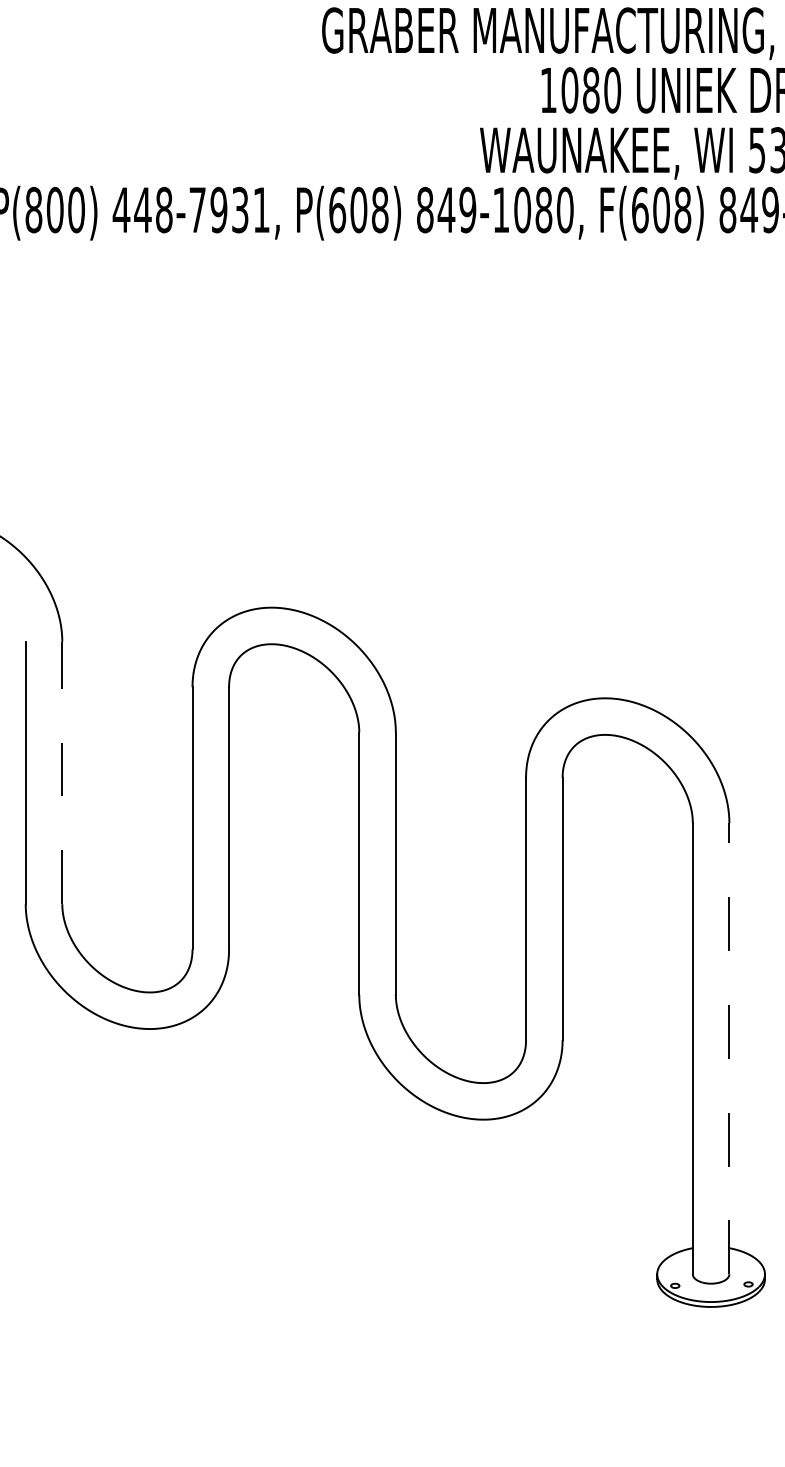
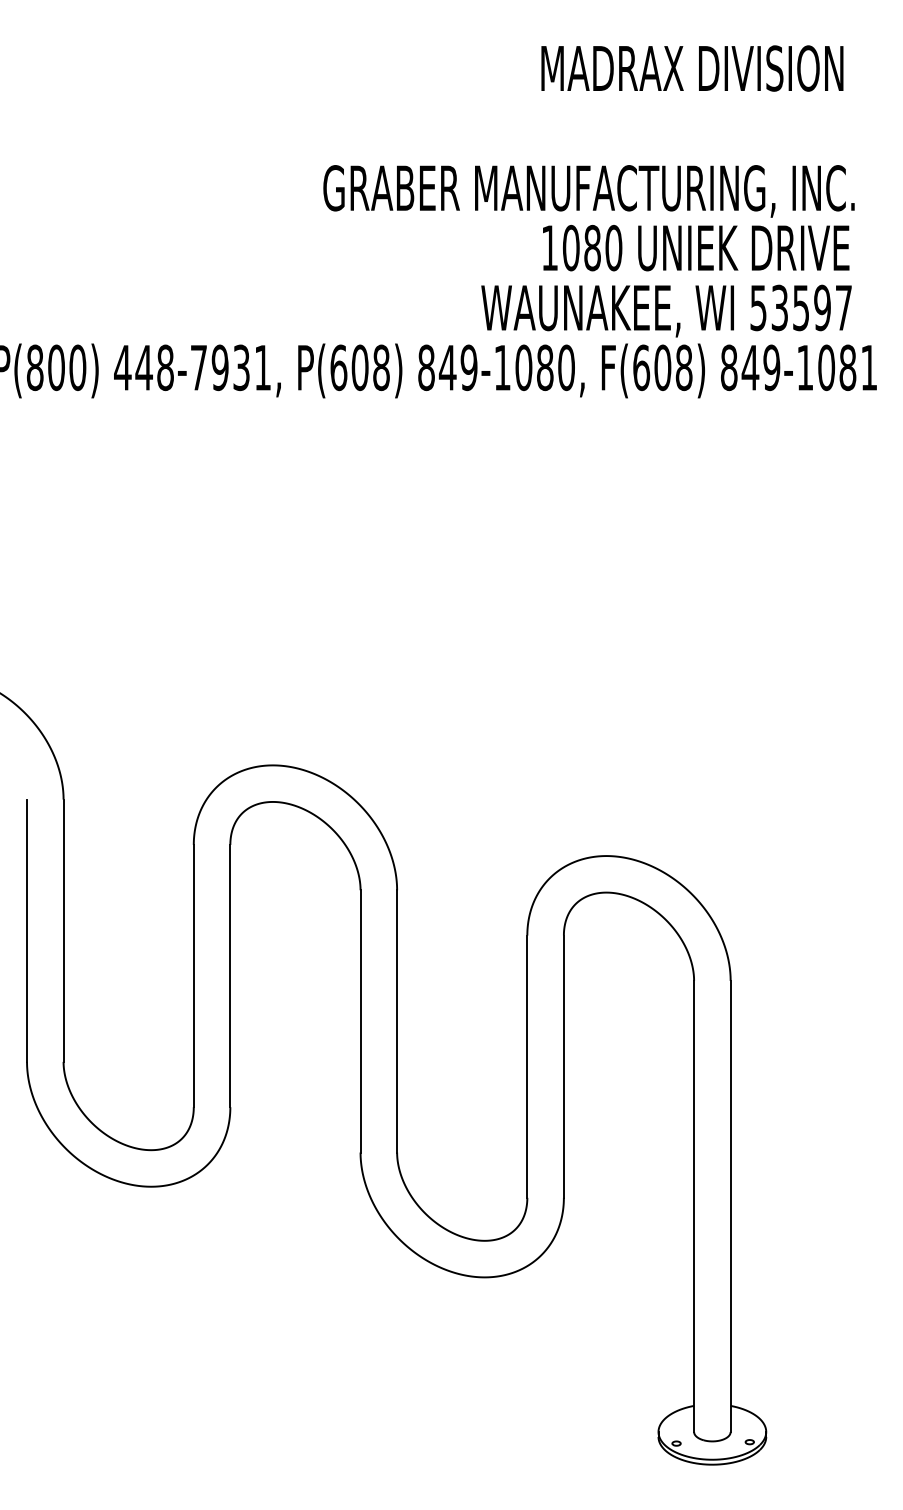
line: (62, 772) -> (63, 930), dashed -> solid
line: (729, 1048) -> (730, 1206), dashed -> solid

